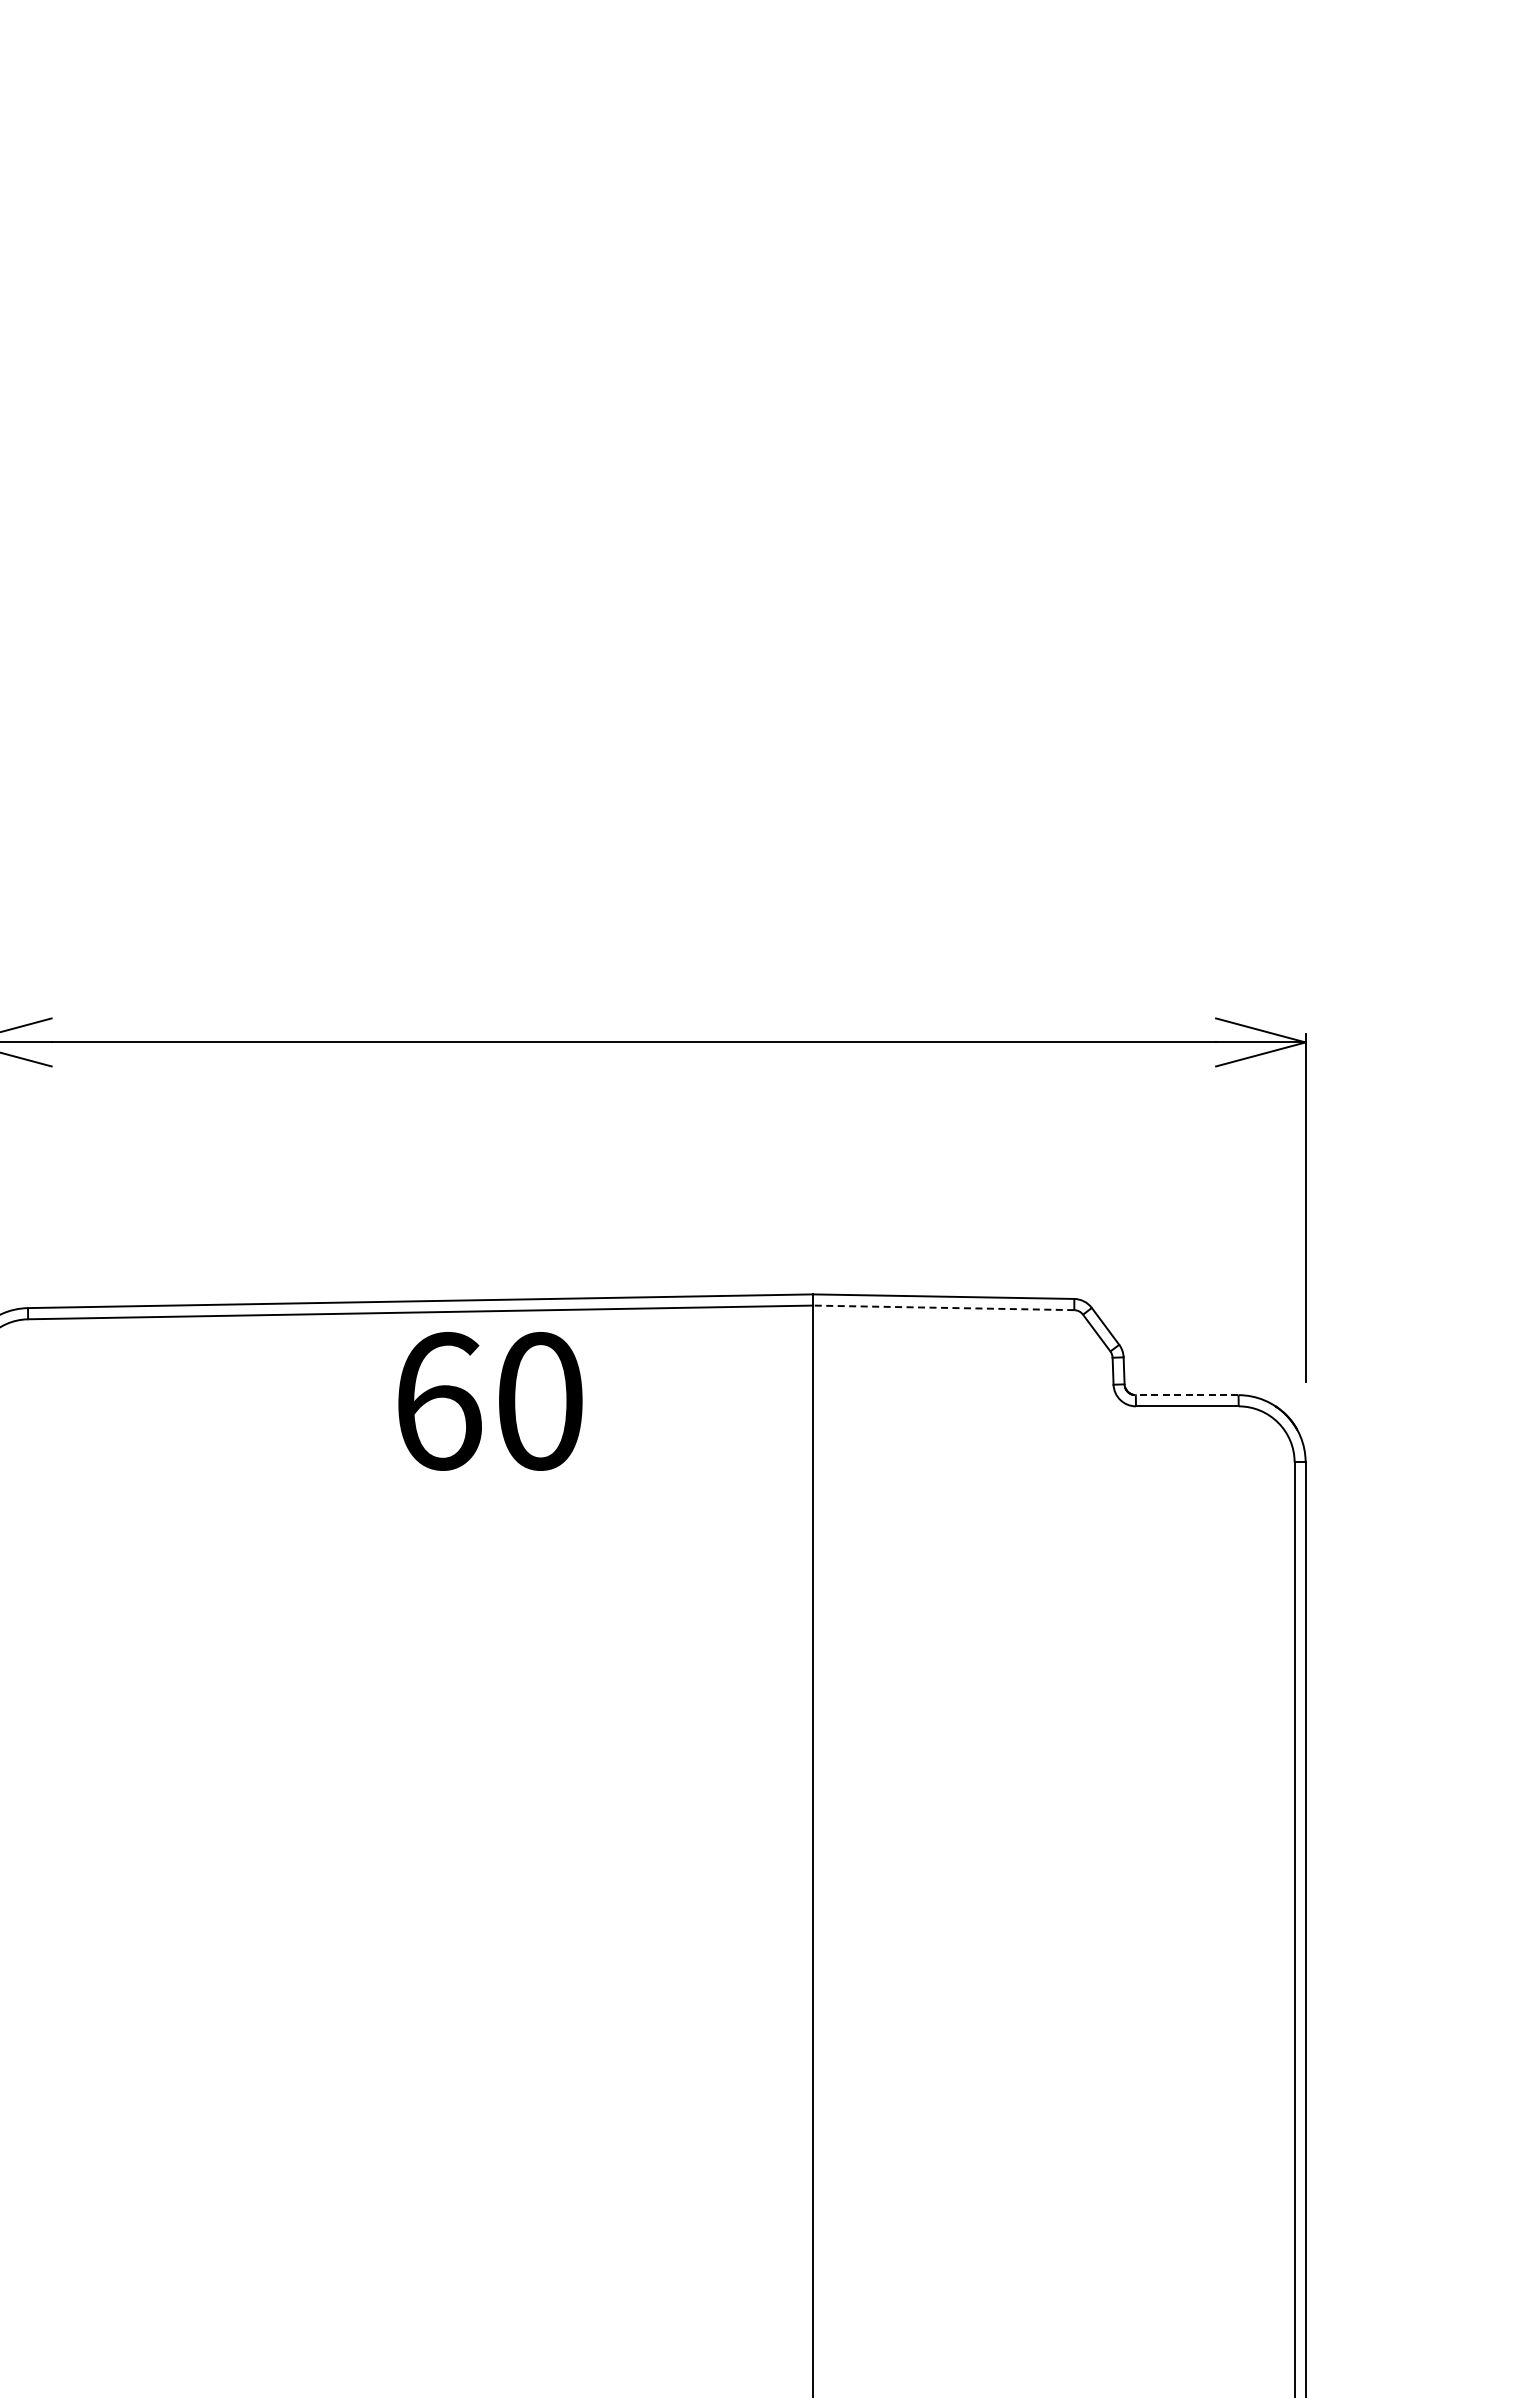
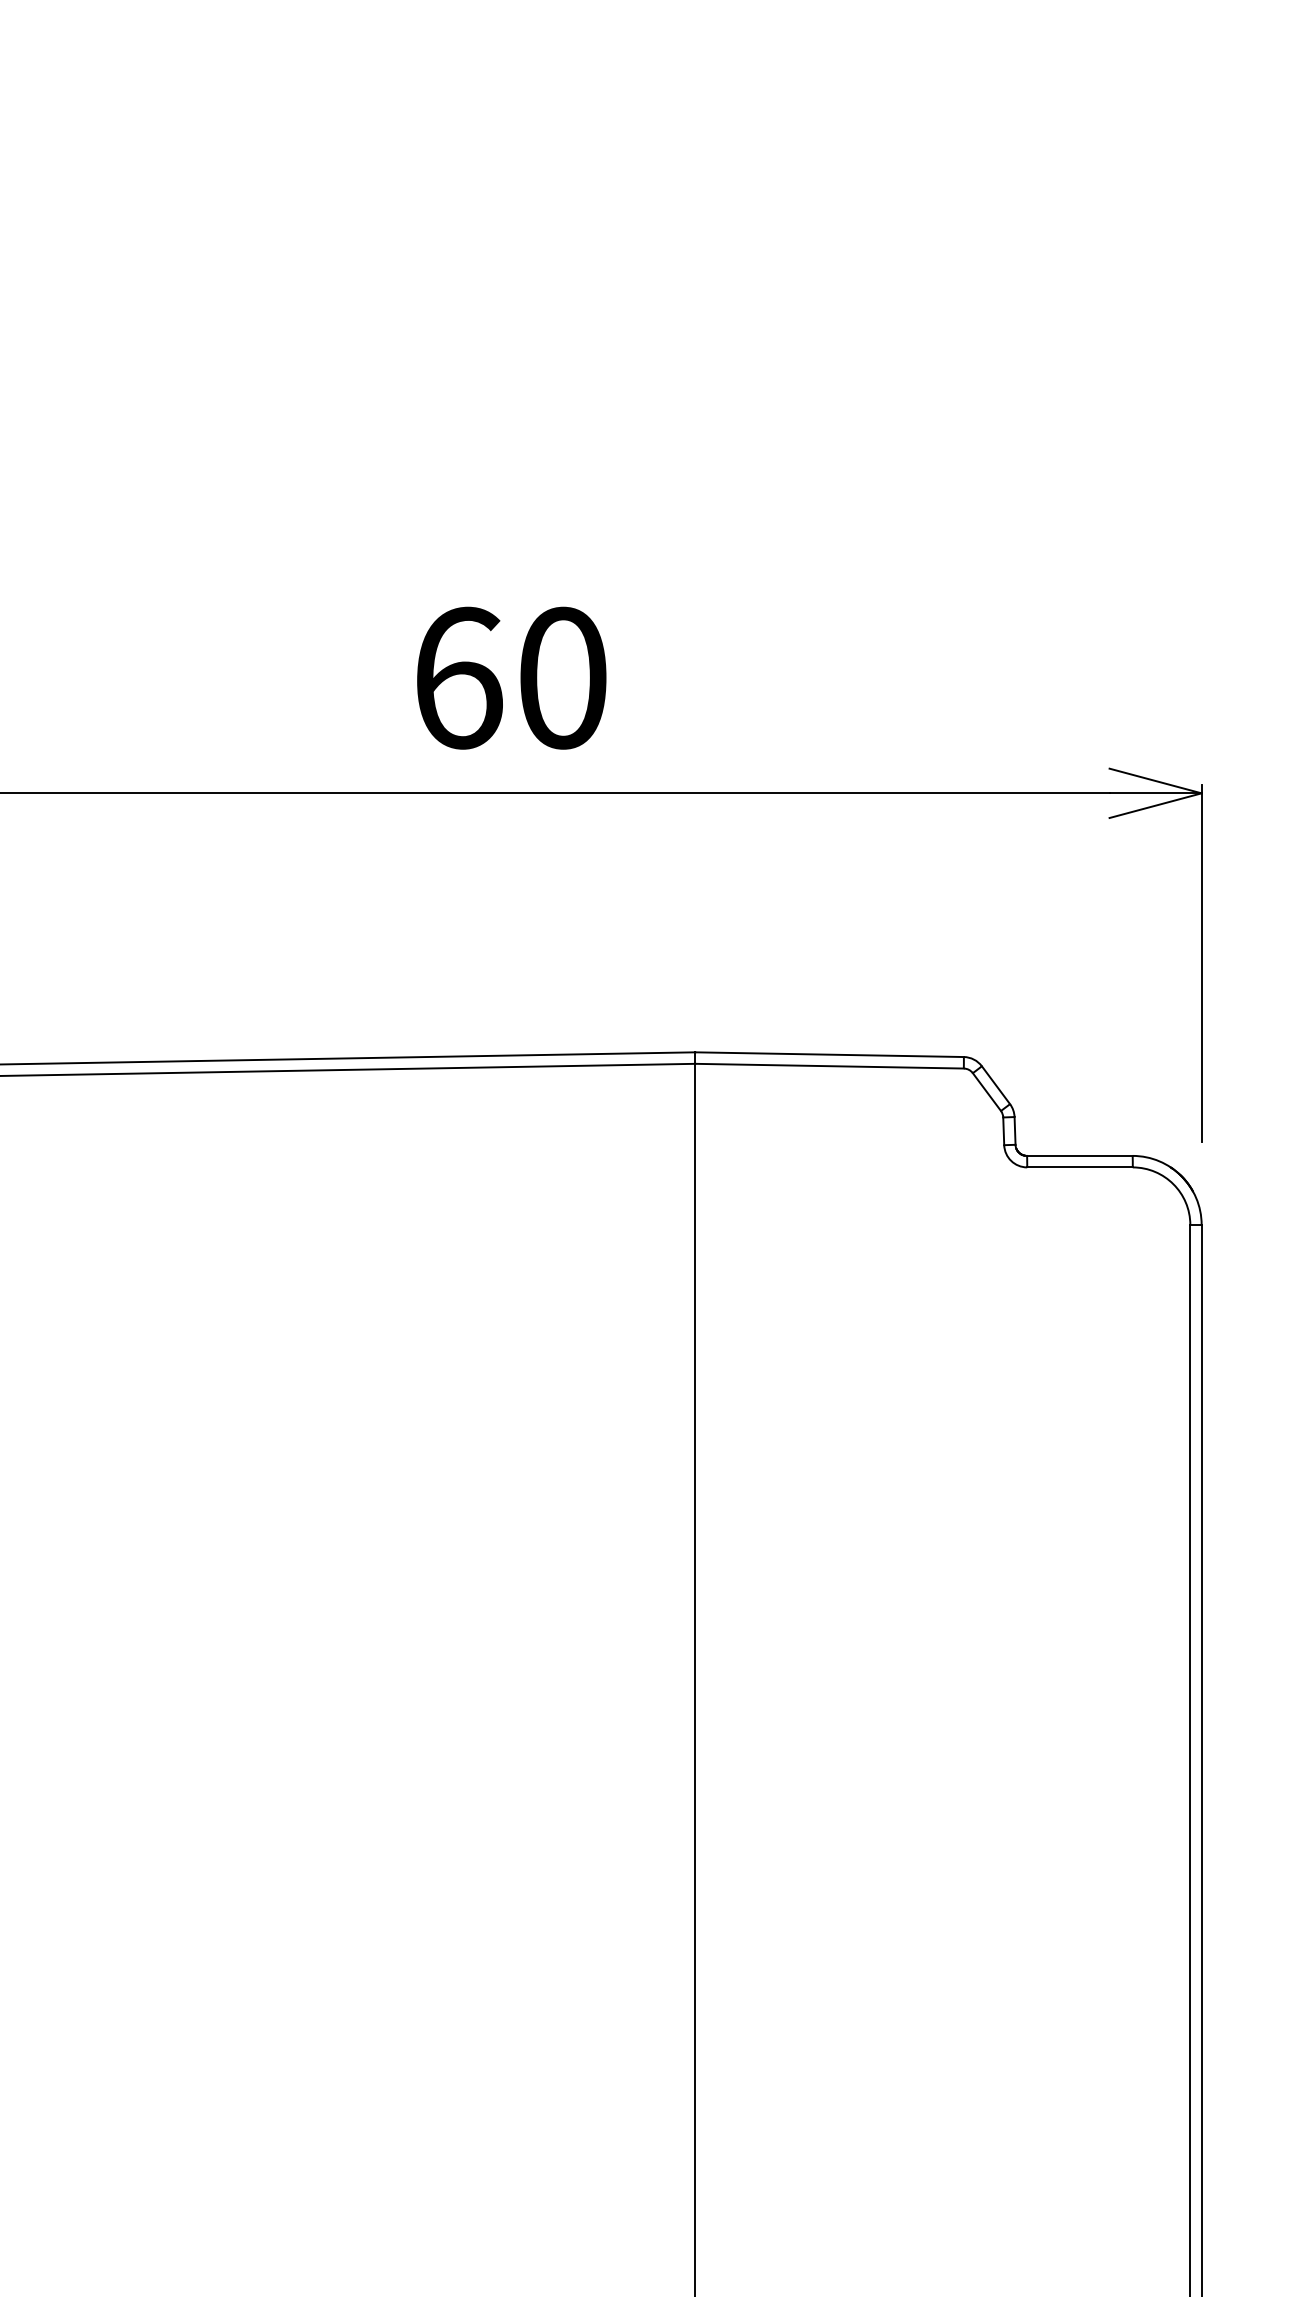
line: (943, 1307) -> (829, 1065), dashed -> solid
line: (1186, 1395) -> (1079, 1156), dashed -> solid
text: (490, 1401) -> (511, 678), moved

